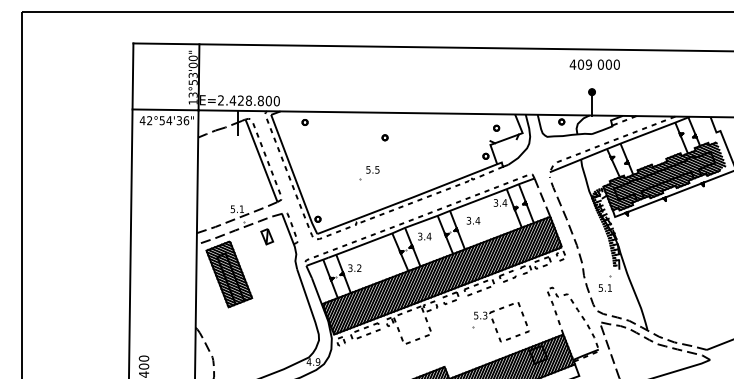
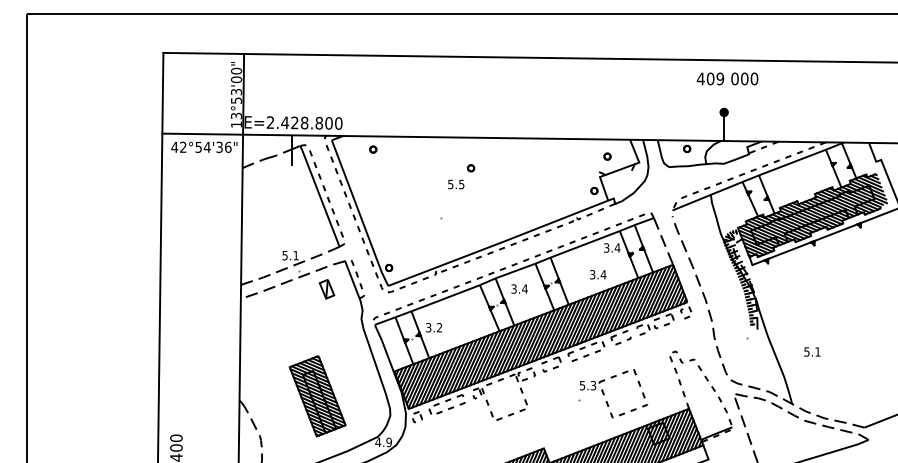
text: (373, 169) -> (456, 184), moved
text: (473, 220) -> (598, 274), moved
part: (229, 274) -> (317, 396), moved
text: (605, 287) -> (812, 351), moved

